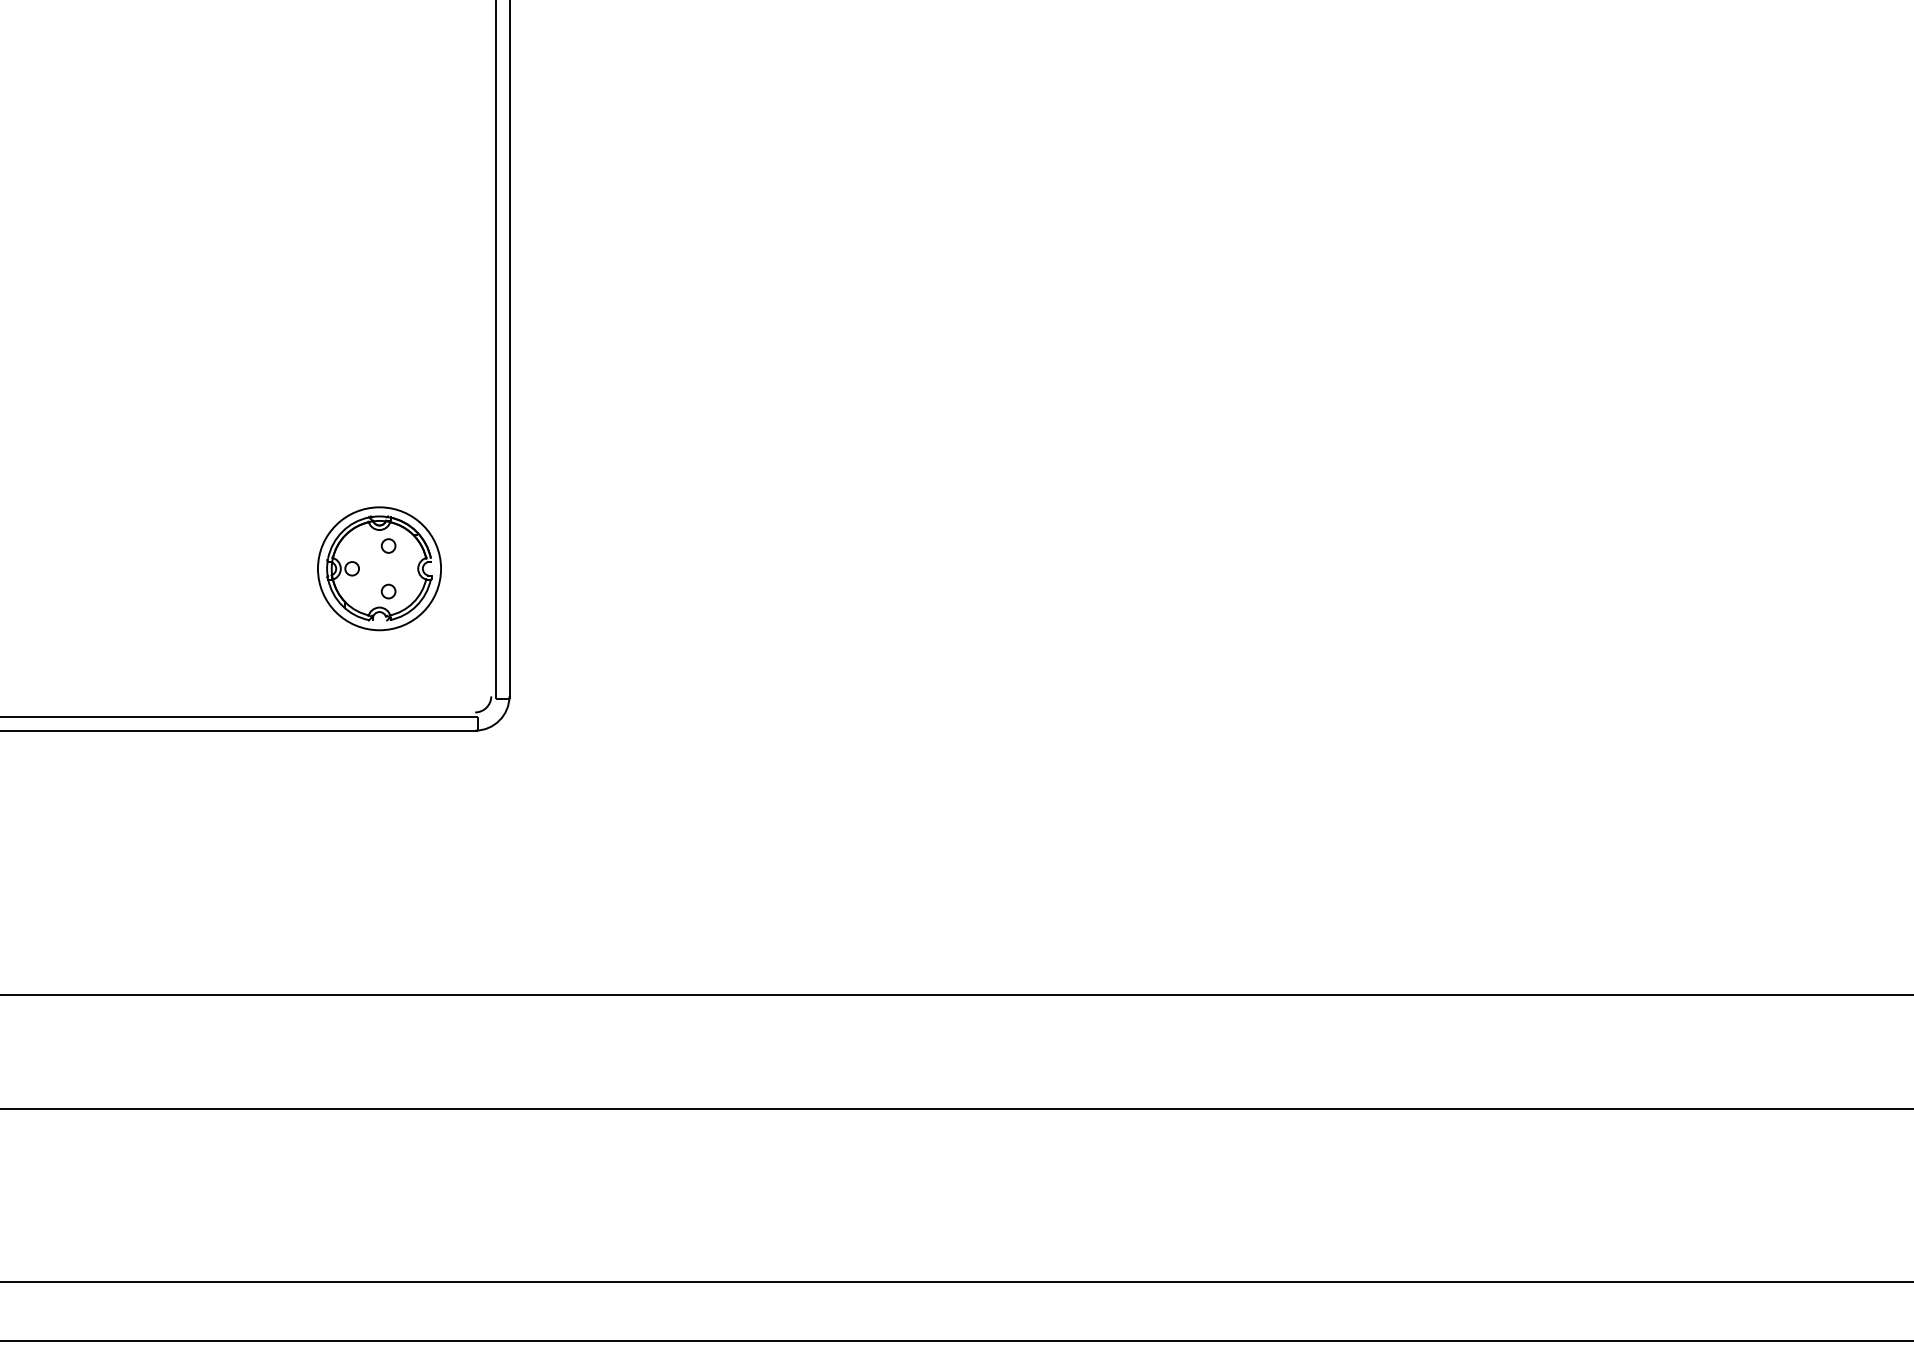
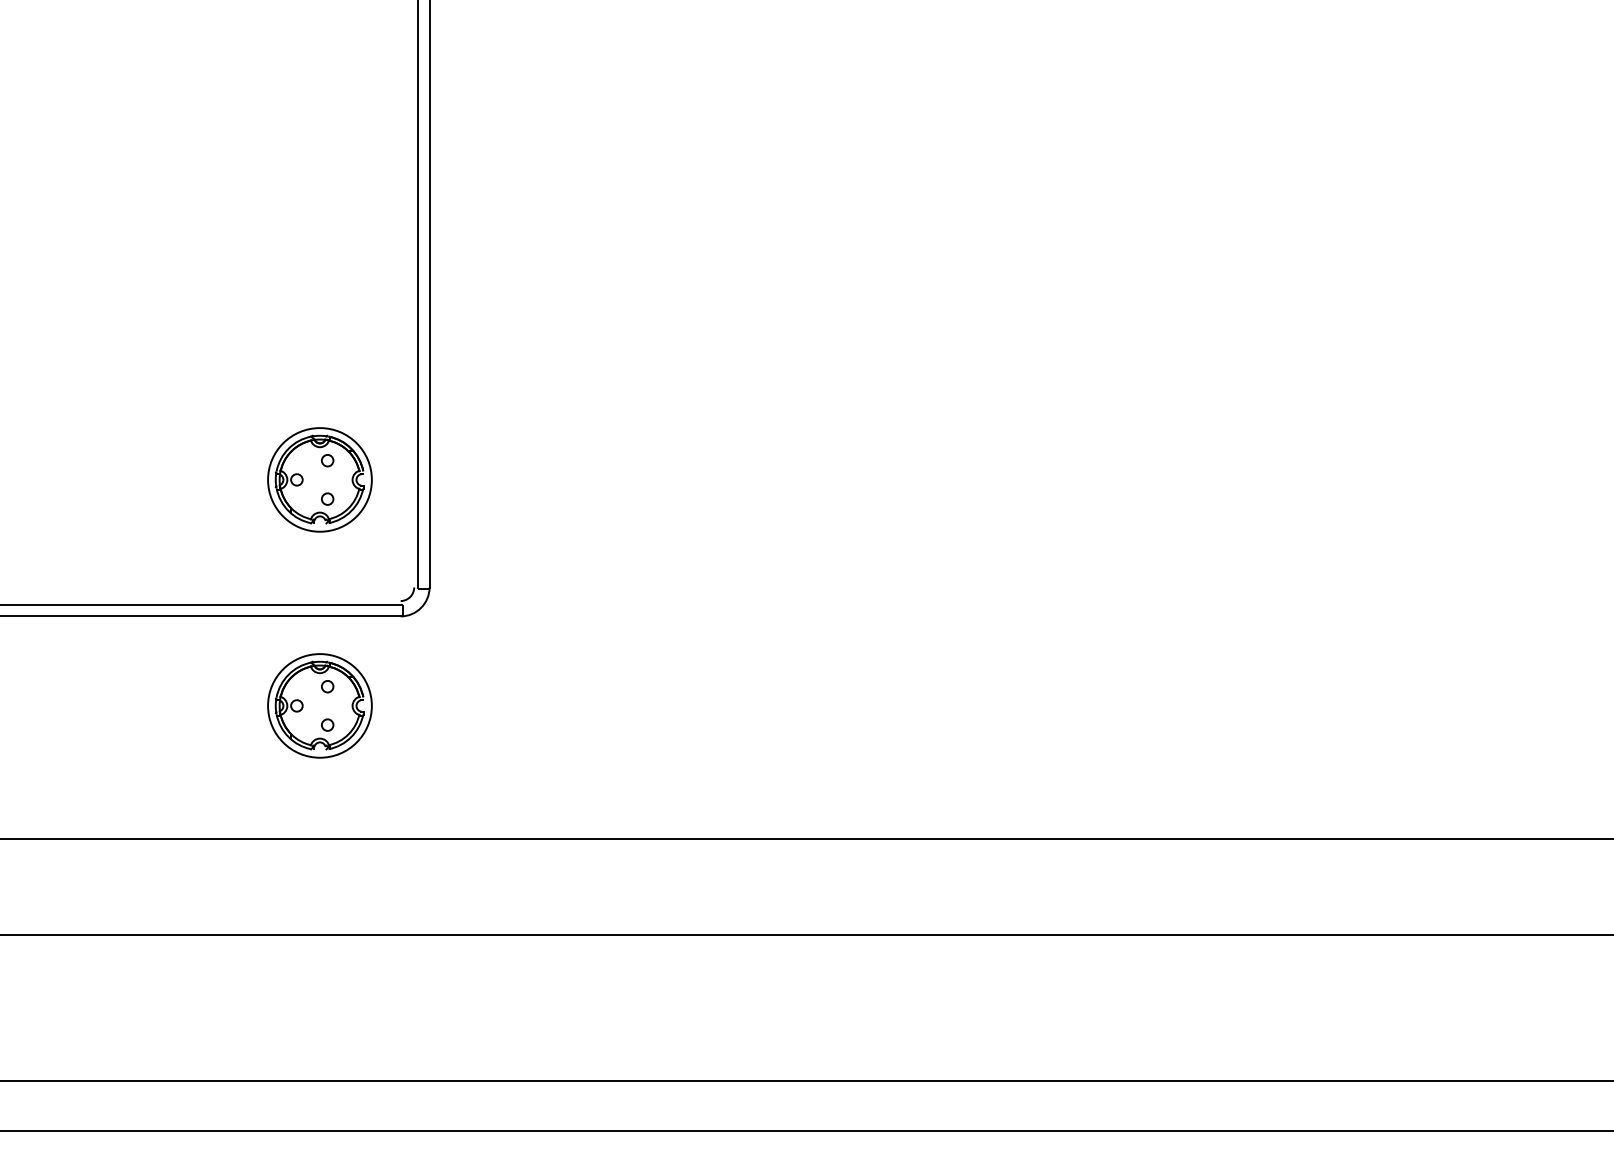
part: (378, 836) -> (319, 705), added

